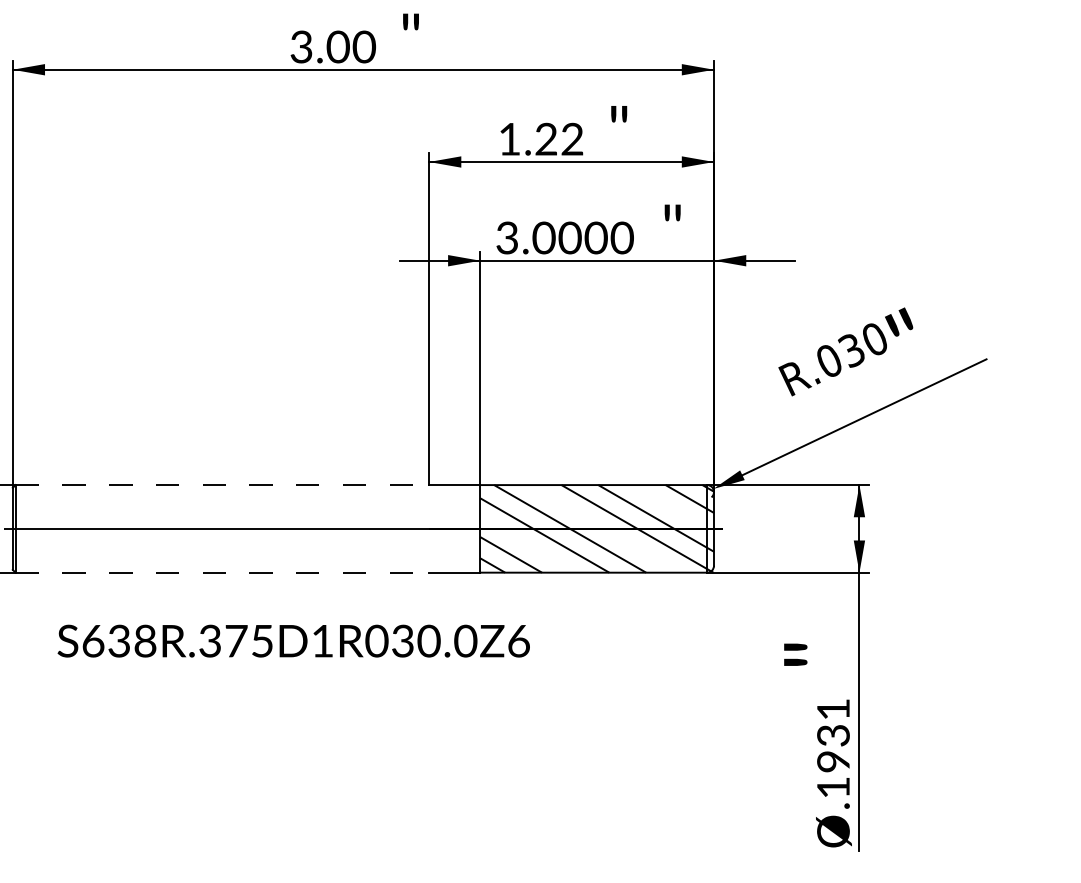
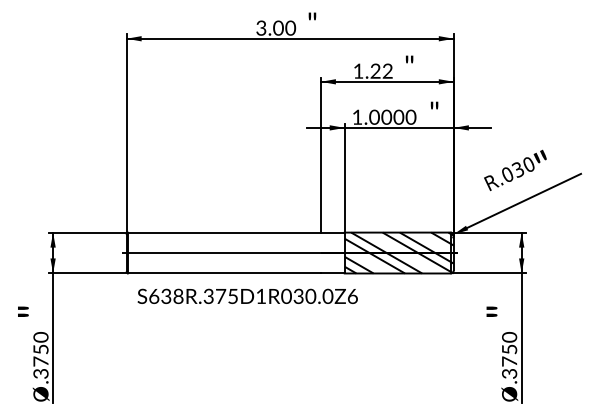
text: (507, 236) -> (357, 116), 3.0000 -> 1.0000
line: (222, 484) -> (224, 232), dashed -> solid
line: (222, 572) -> (224, 273), dashed -> solid
text: (293, 639) -> (247, 295), moved
text: (833, 748) -> (509, 355), .1931 -> .3750

